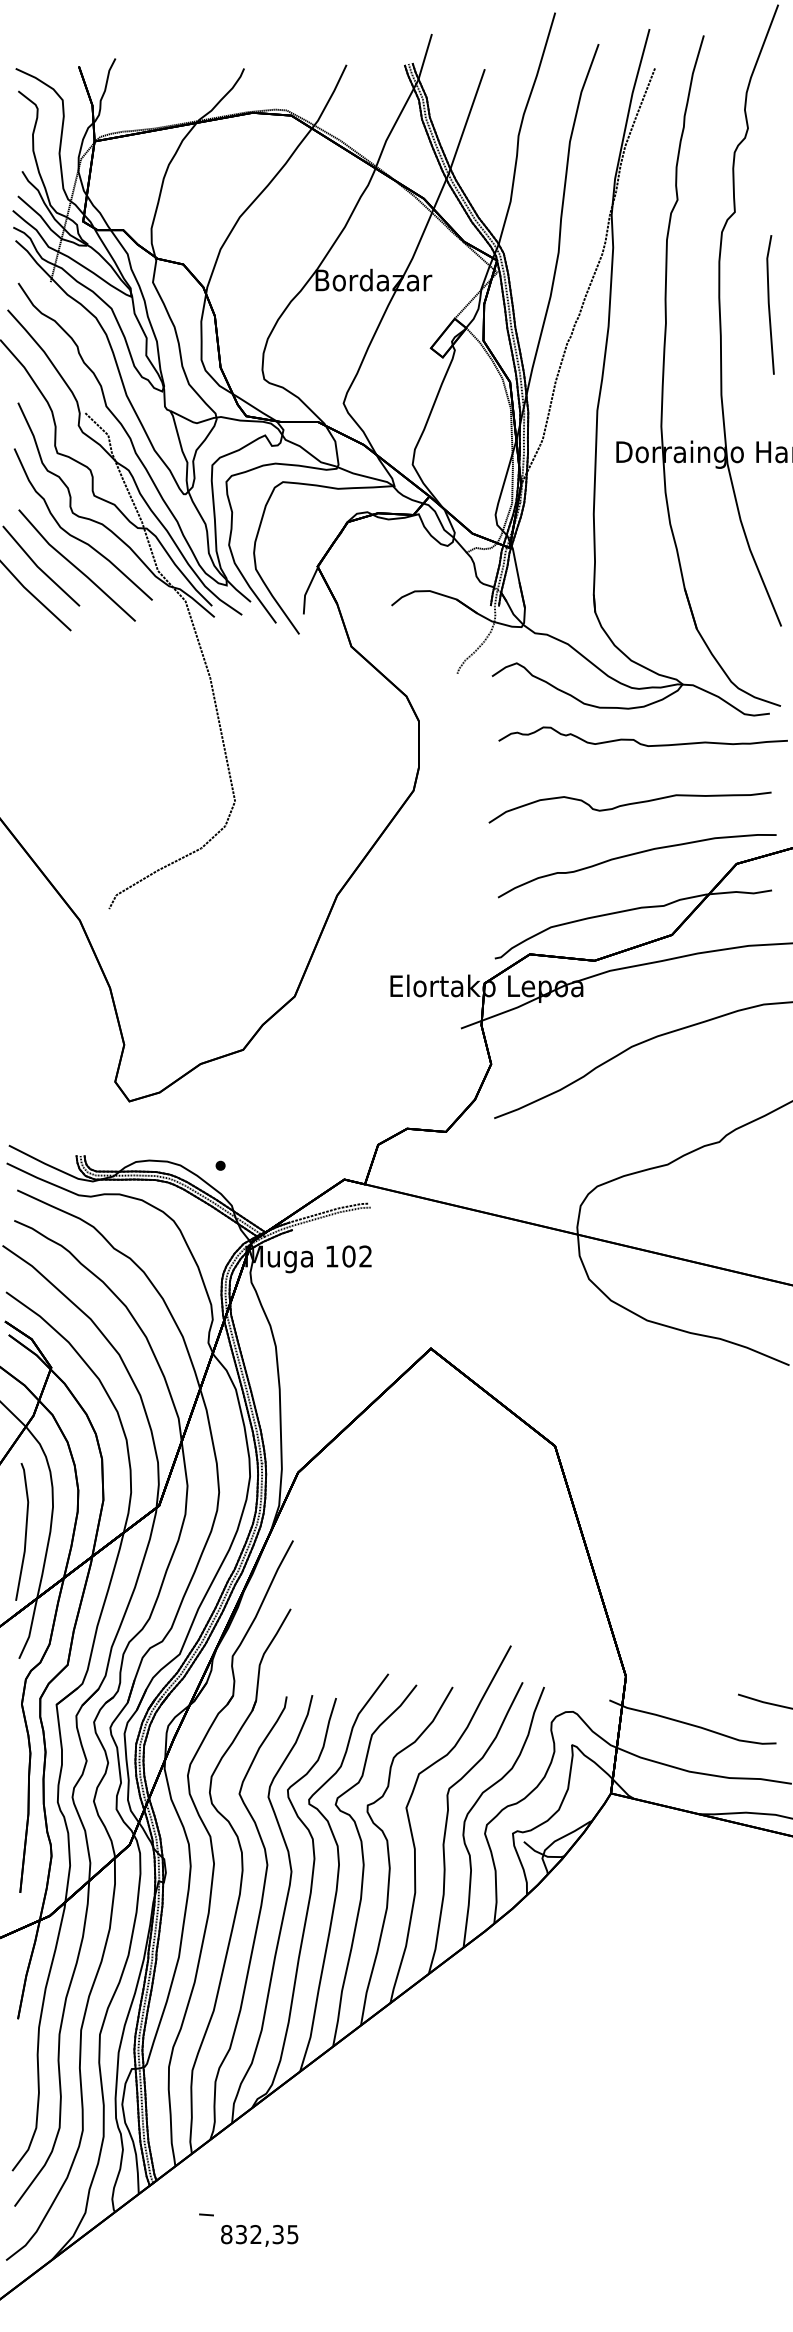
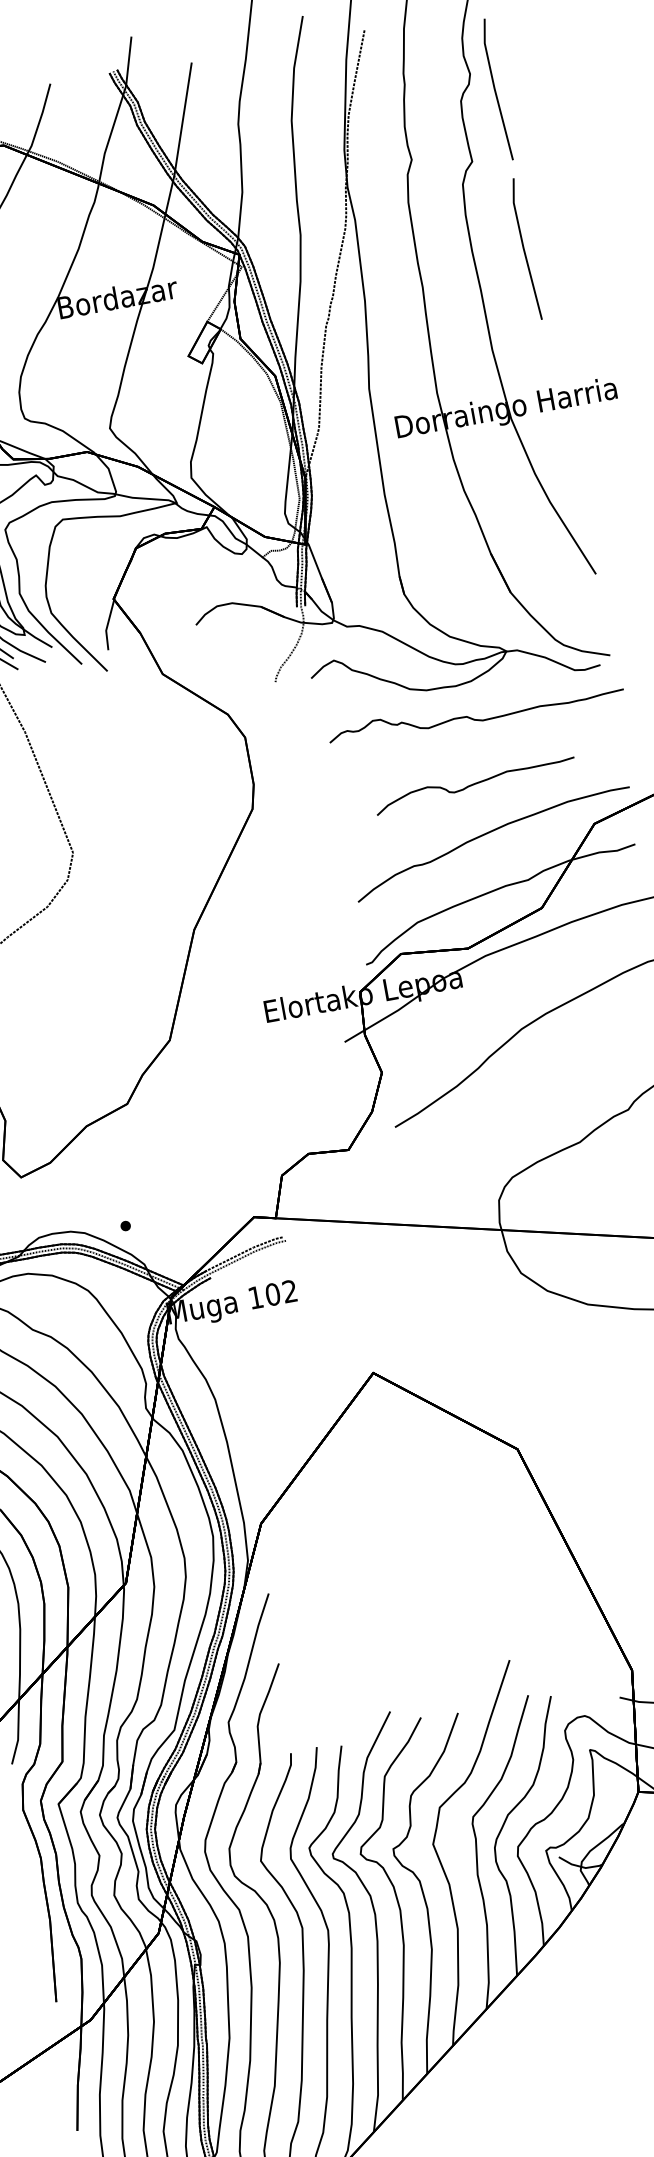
part: (770, 147) -> (496, 89), added
part: (629, 807) -> (475, 786), size x0.7

